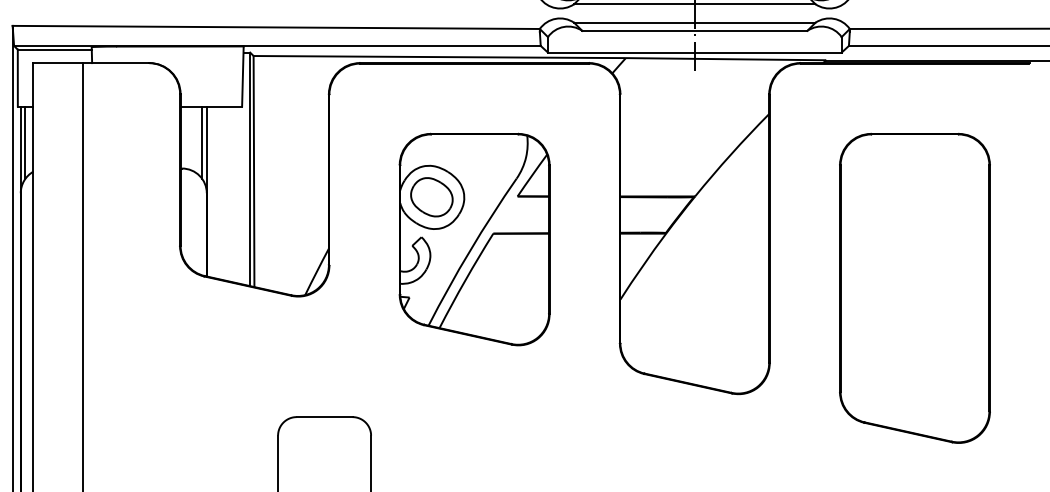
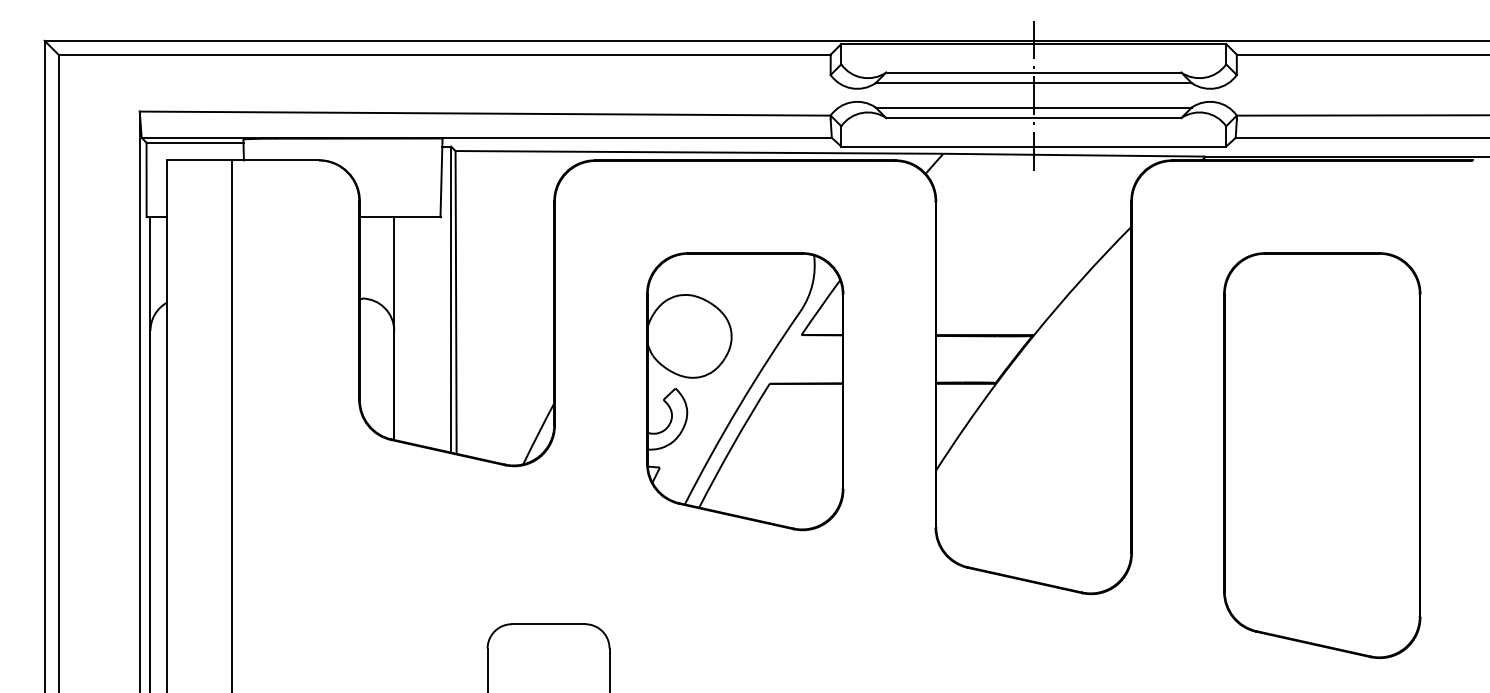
line: (25, 142) -> (156, 264), removed
line: (202, 142) -> (388, 264), removed
part: (432, 197) -> (689, 336), removed

